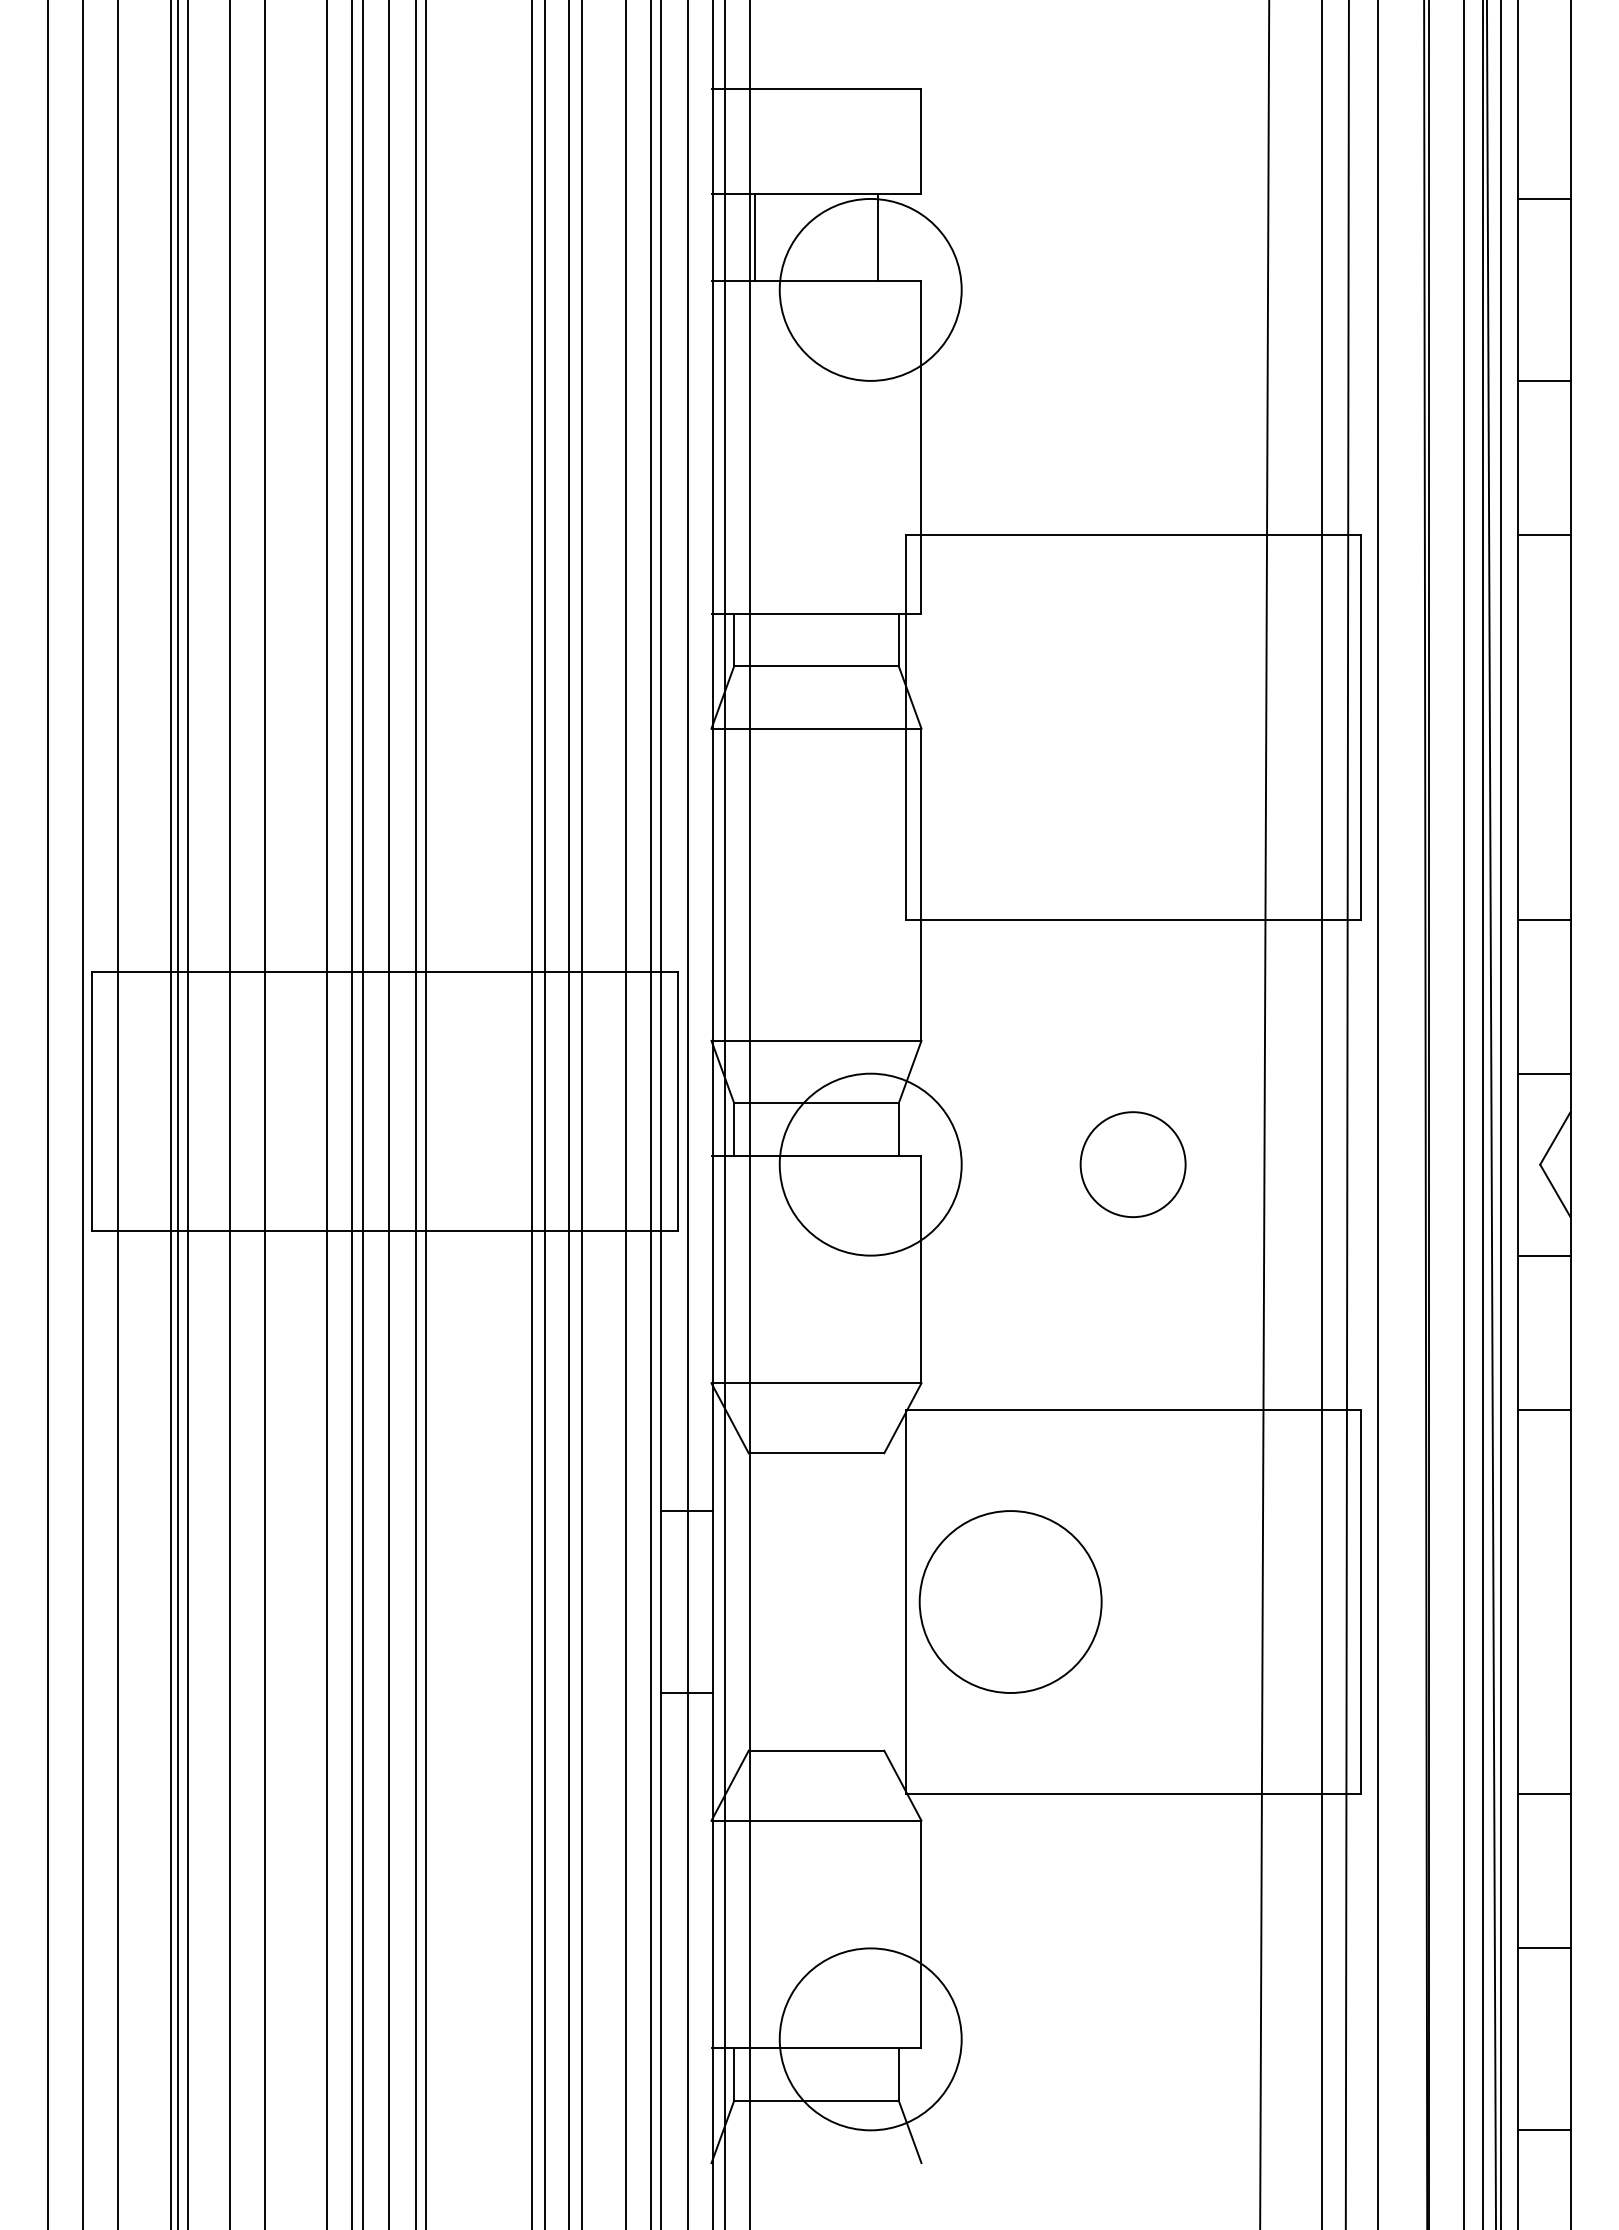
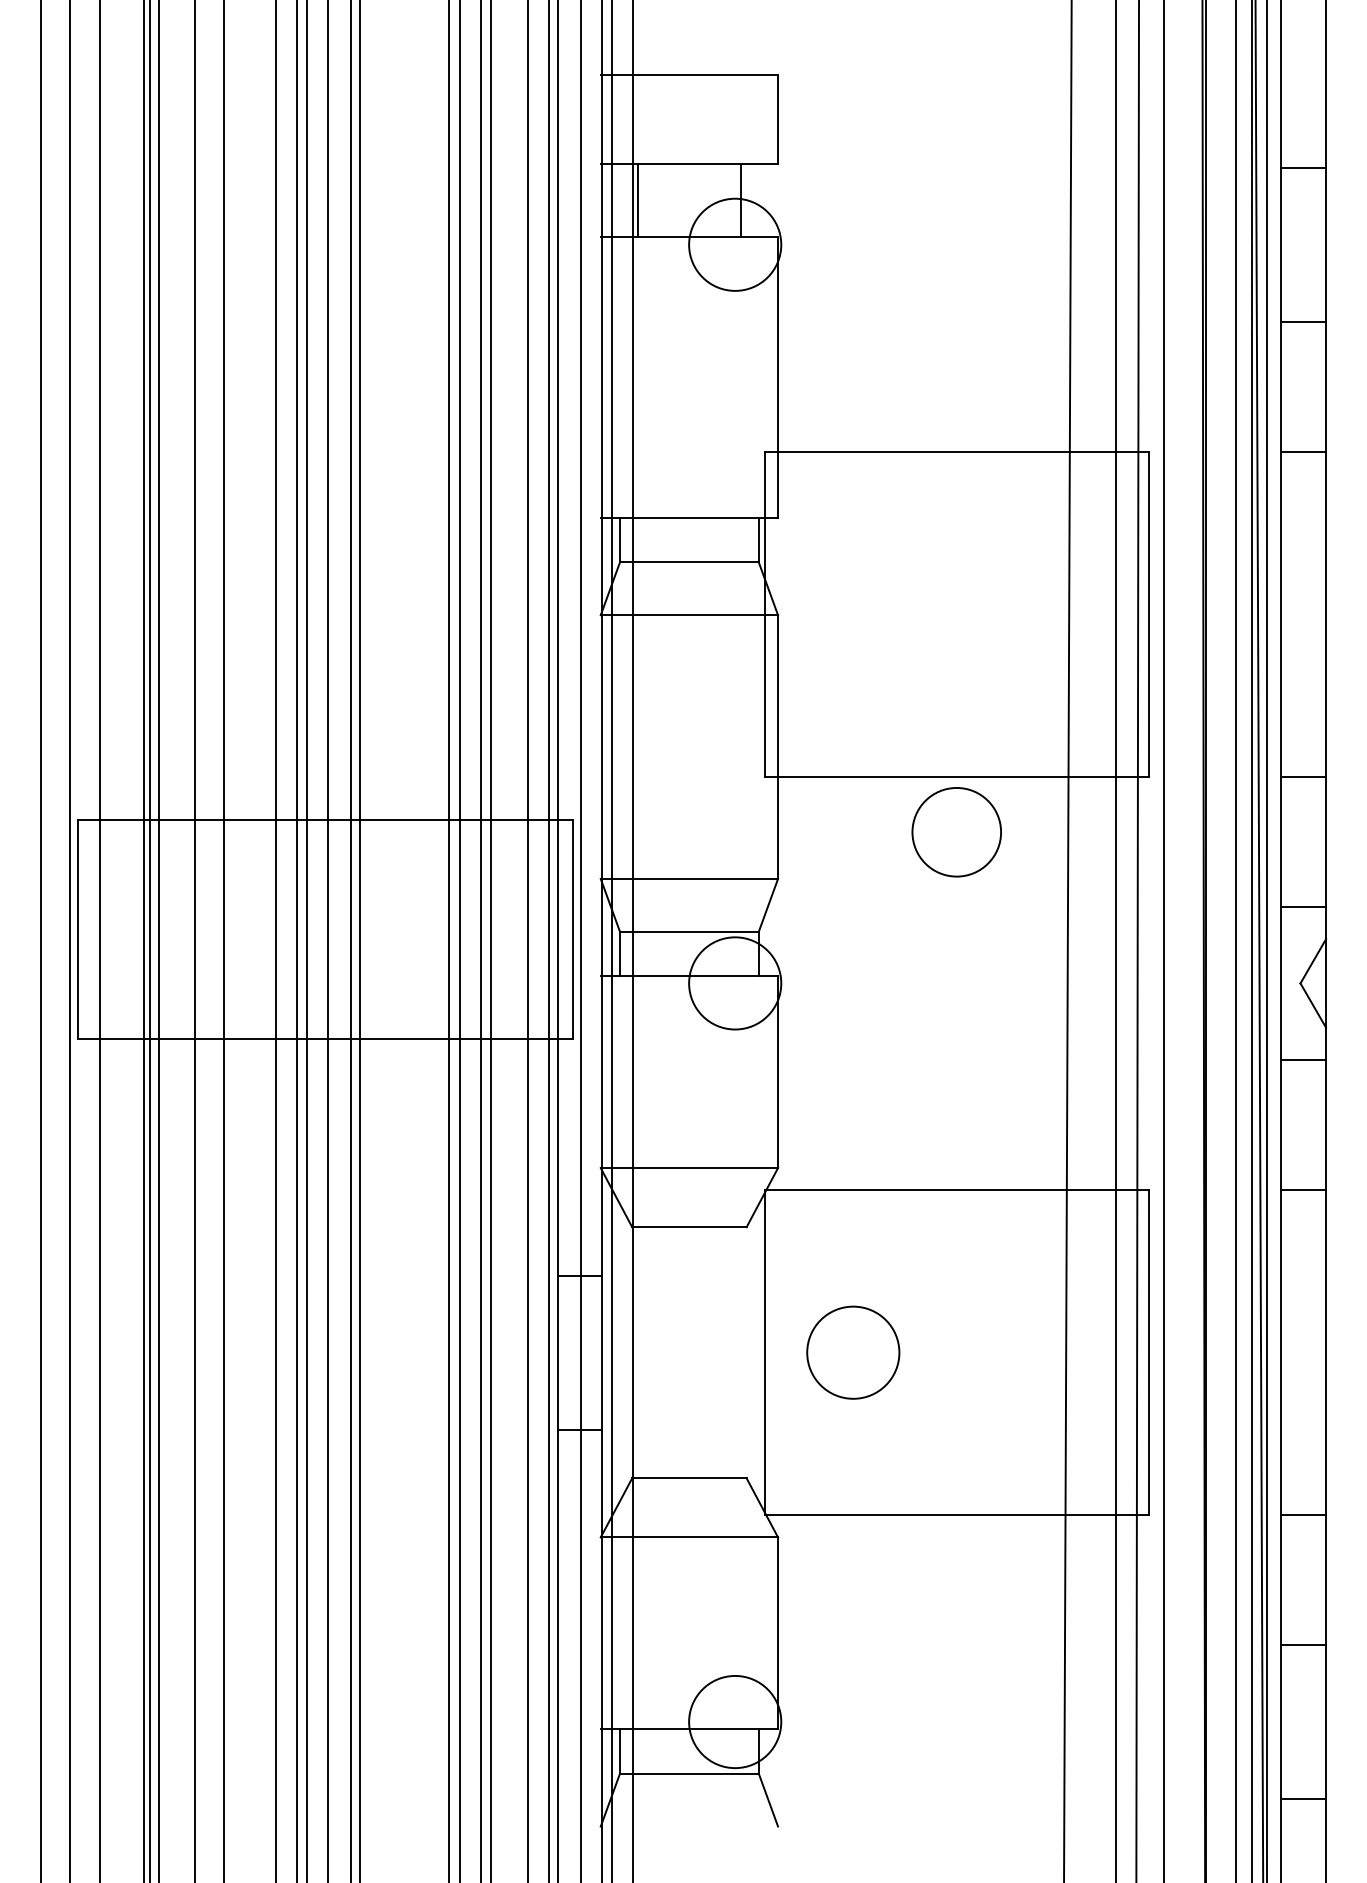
circle: (870, 289) -> (735, 244), size x0.6
circle: (870, 1164) -> (735, 983), size x0.6
circle: (1132, 1164) -> (956, 832), moved
circle: (1010, 1601) -> (853, 1352), size x0.6
circle: (870, 2039) -> (735, 1722), size x0.6

